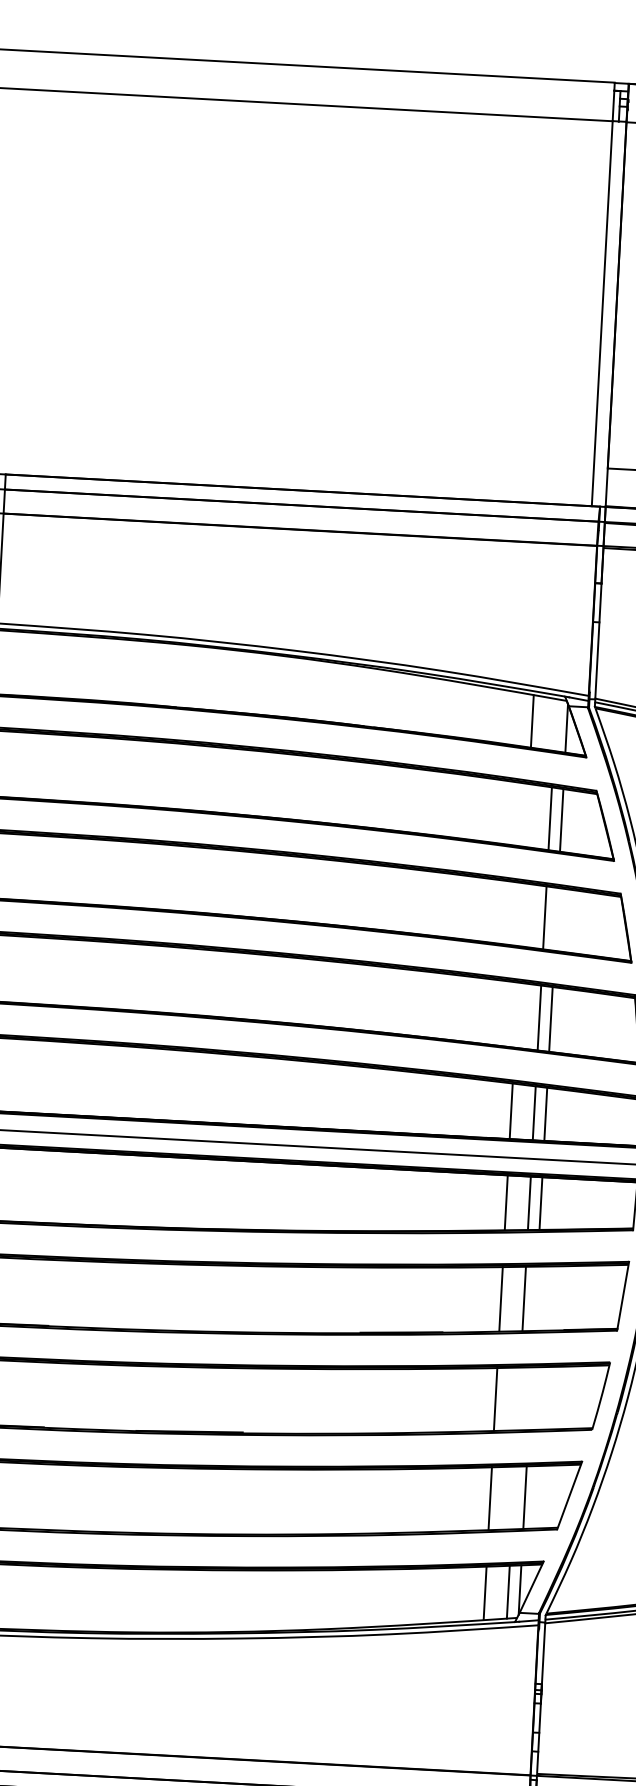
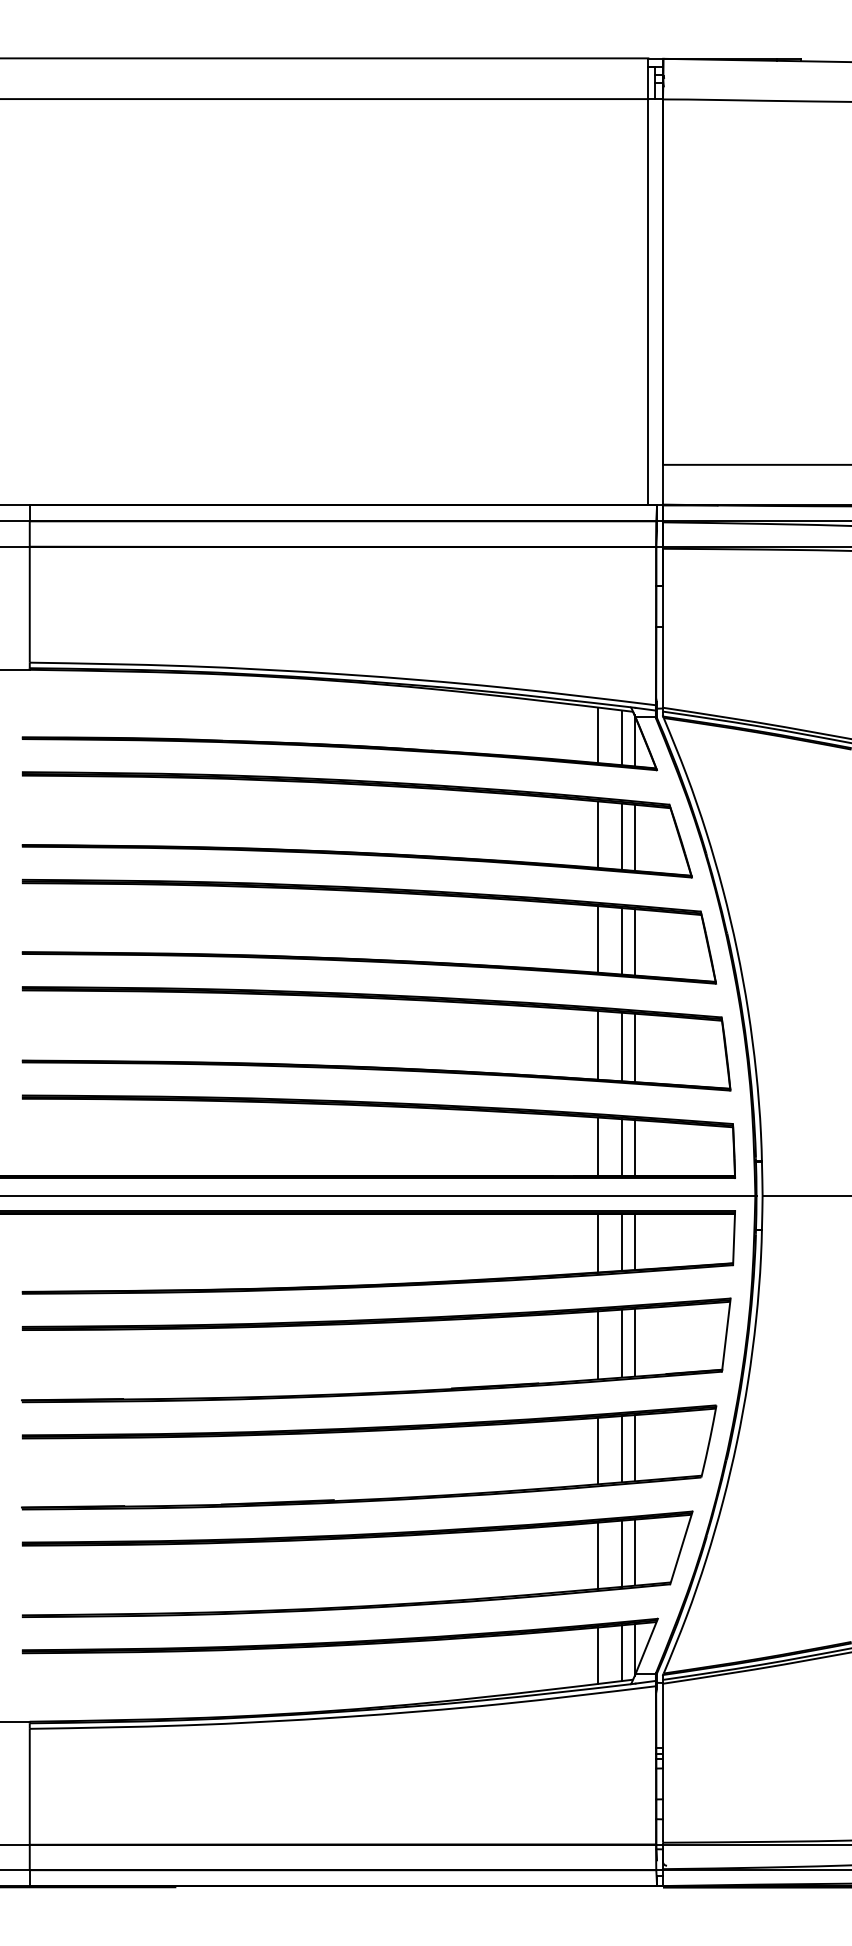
line: (555, 724) -> (622, 737), added
line: (527, 815) -> (598, 834), added
line: (522, 914) -> (598, 939), added
line: (556, 919) -> (634, 942), added
line: (516, 1015) -> (598, 1045), added
line: (535, 1298) -> (634, 1342), added
line: (518, 1398) -> (622, 1448), added
line: (530, 1398) -> (634, 1447), added
line: (513, 1497) -> (622, 1553), added

